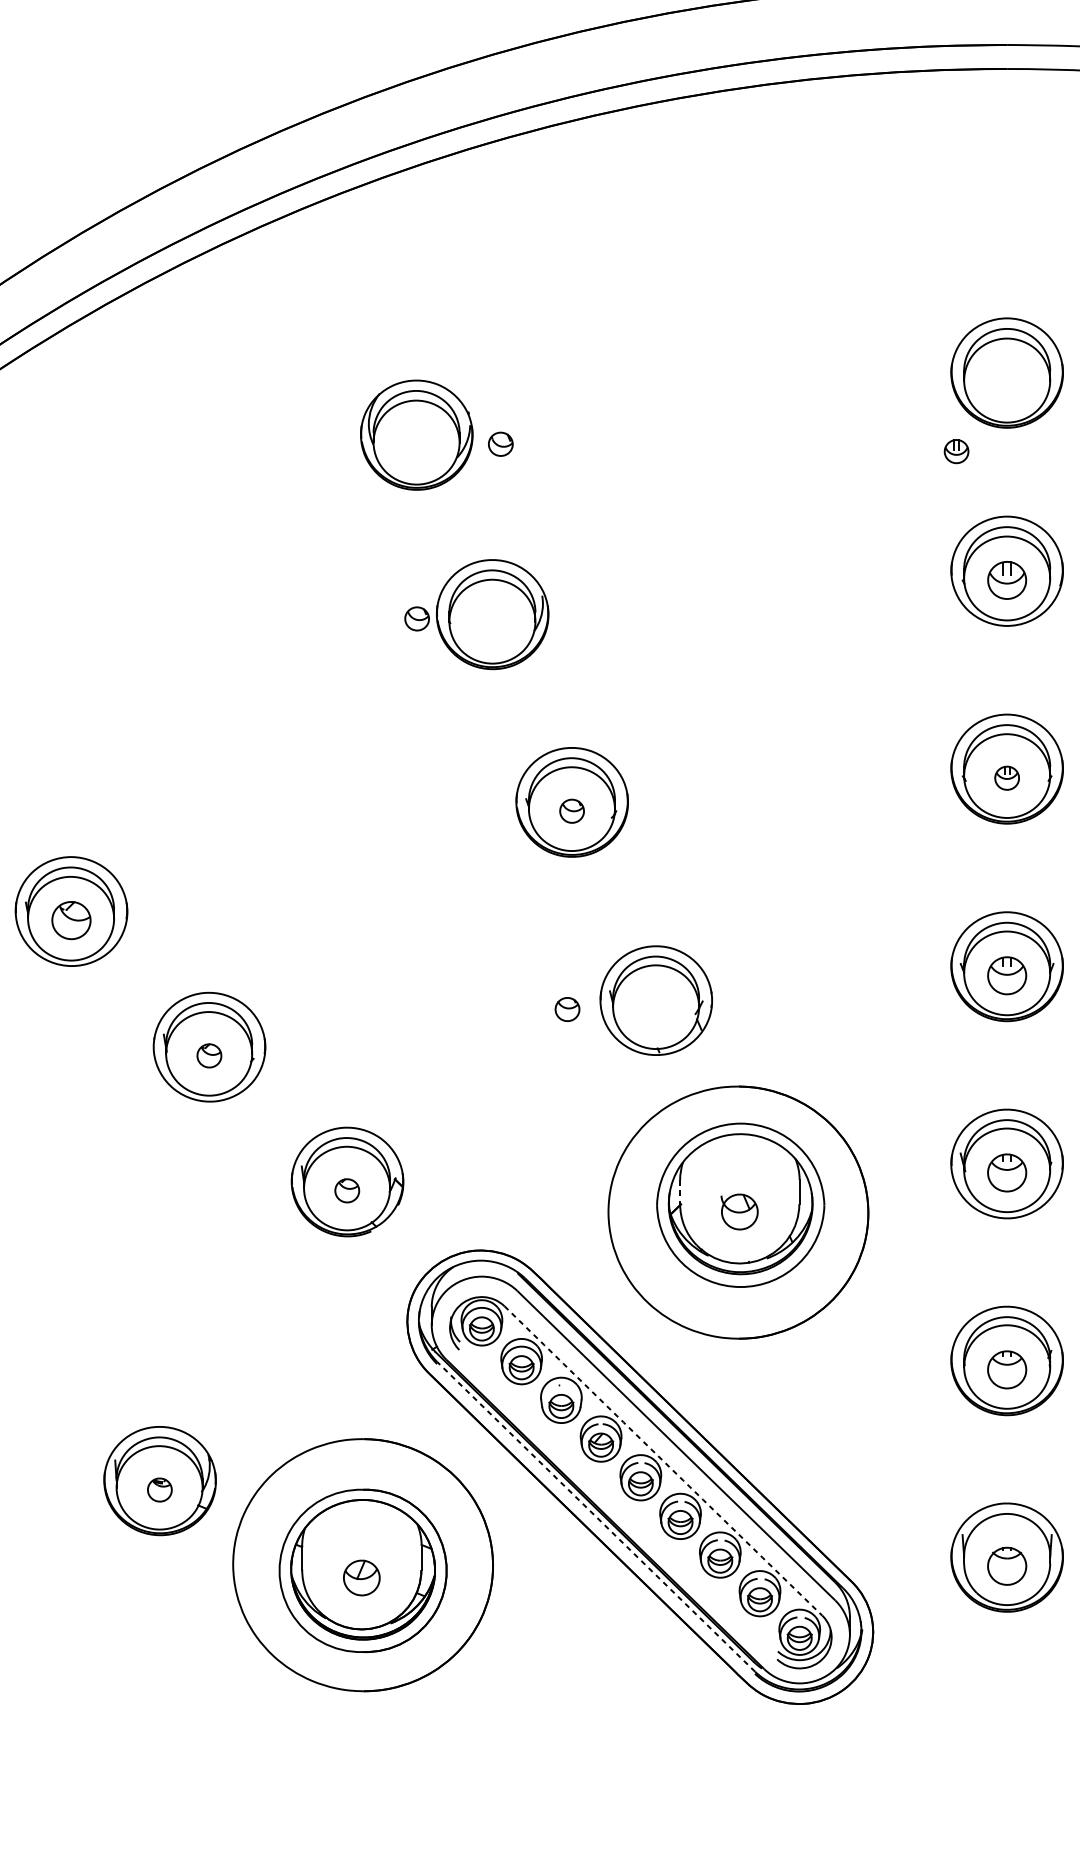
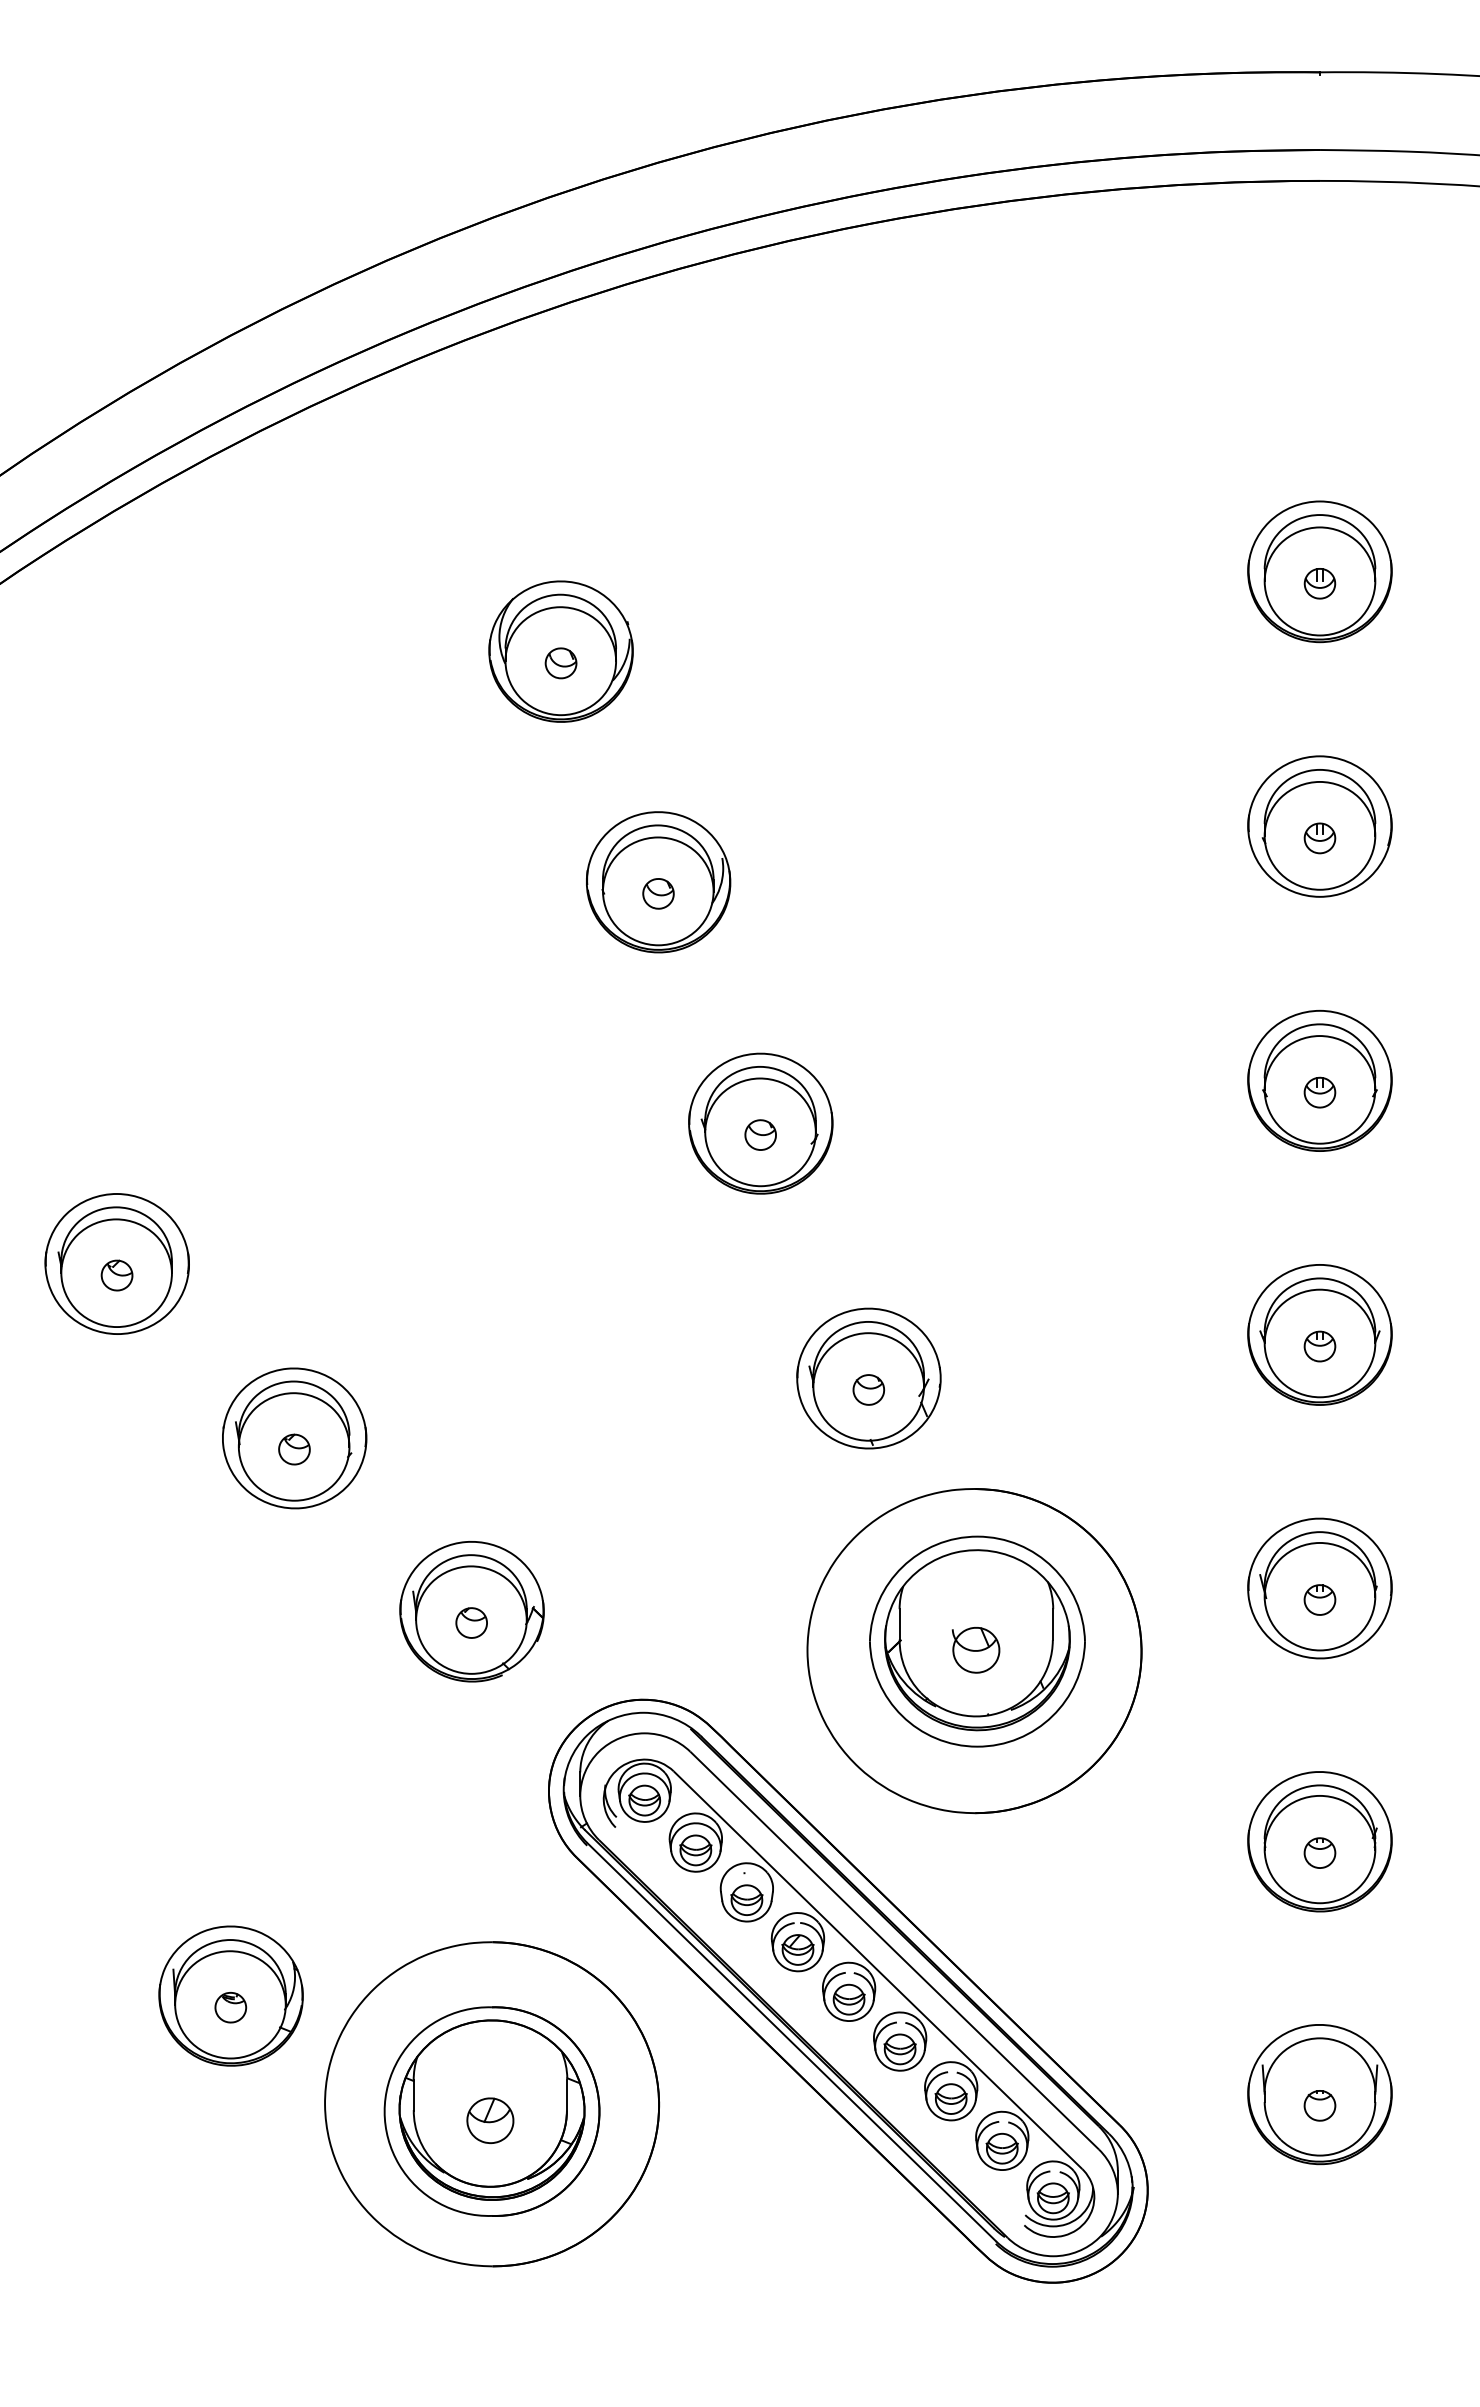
part: (500, 444) -> (560, 663), moved
part: (956, 451) -> (1319, 583), moved
part: (1006, 580) -> (1319, 838), size x0.62
part: (417, 618) -> (658, 893), moved
part: (70, 920) -> (116, 1275), size x0.62
part: (1006, 975) -> (1319, 1346), size x0.62
part: (567, 1009) -> (868, 1389), moved
part: (1006, 1172) -> (1319, 1599), size x0.62
line: (680, 1191) -> (899, 1624), dashed -> solid
part: (1006, 1369) -> (1319, 1852), size x0.62
arc: (662, 1461) -> (877, 1970), dashed -> solid
line: (596, 1516) -> (791, 2041), dashed -> solid
part: (1006, 1566) -> (1319, 2105), size x0.62

